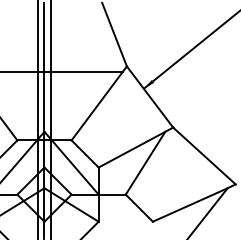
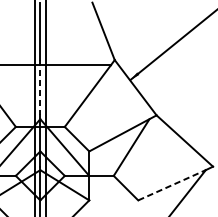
line: (44, 97) -> (40, 88), solid -> dashed
line: (190, 204) -> (172, 184), solid -> dashed

